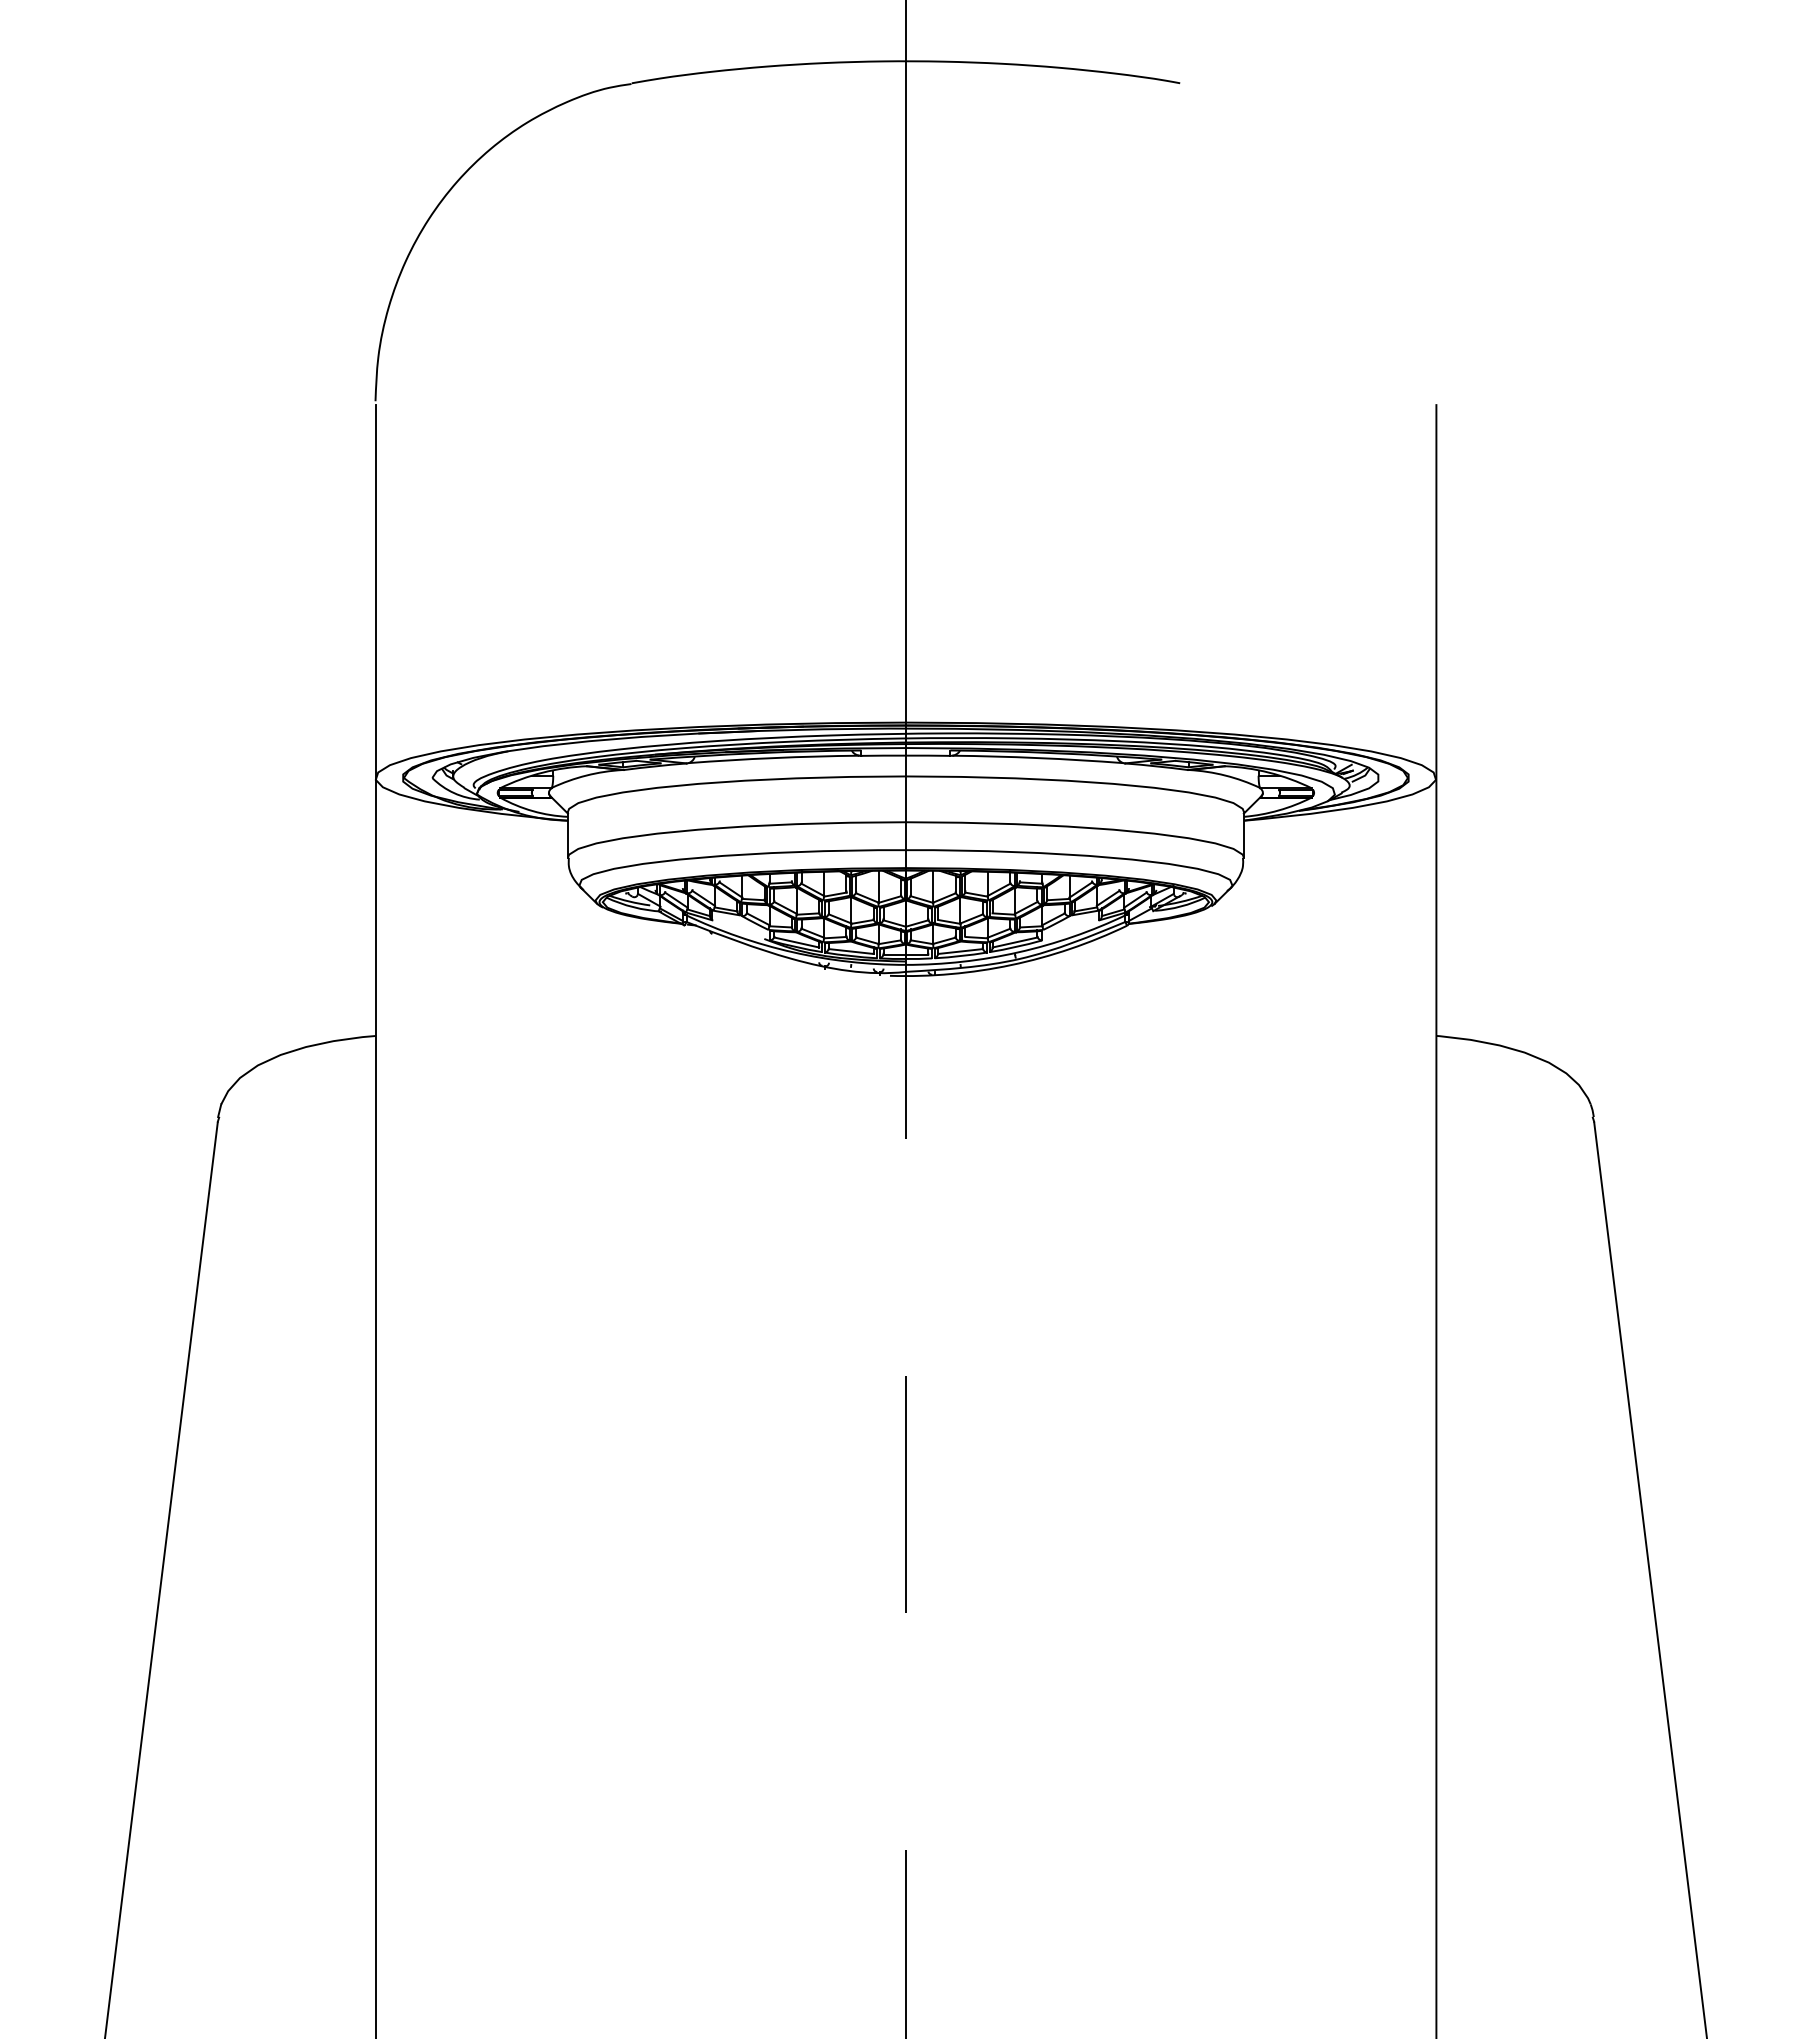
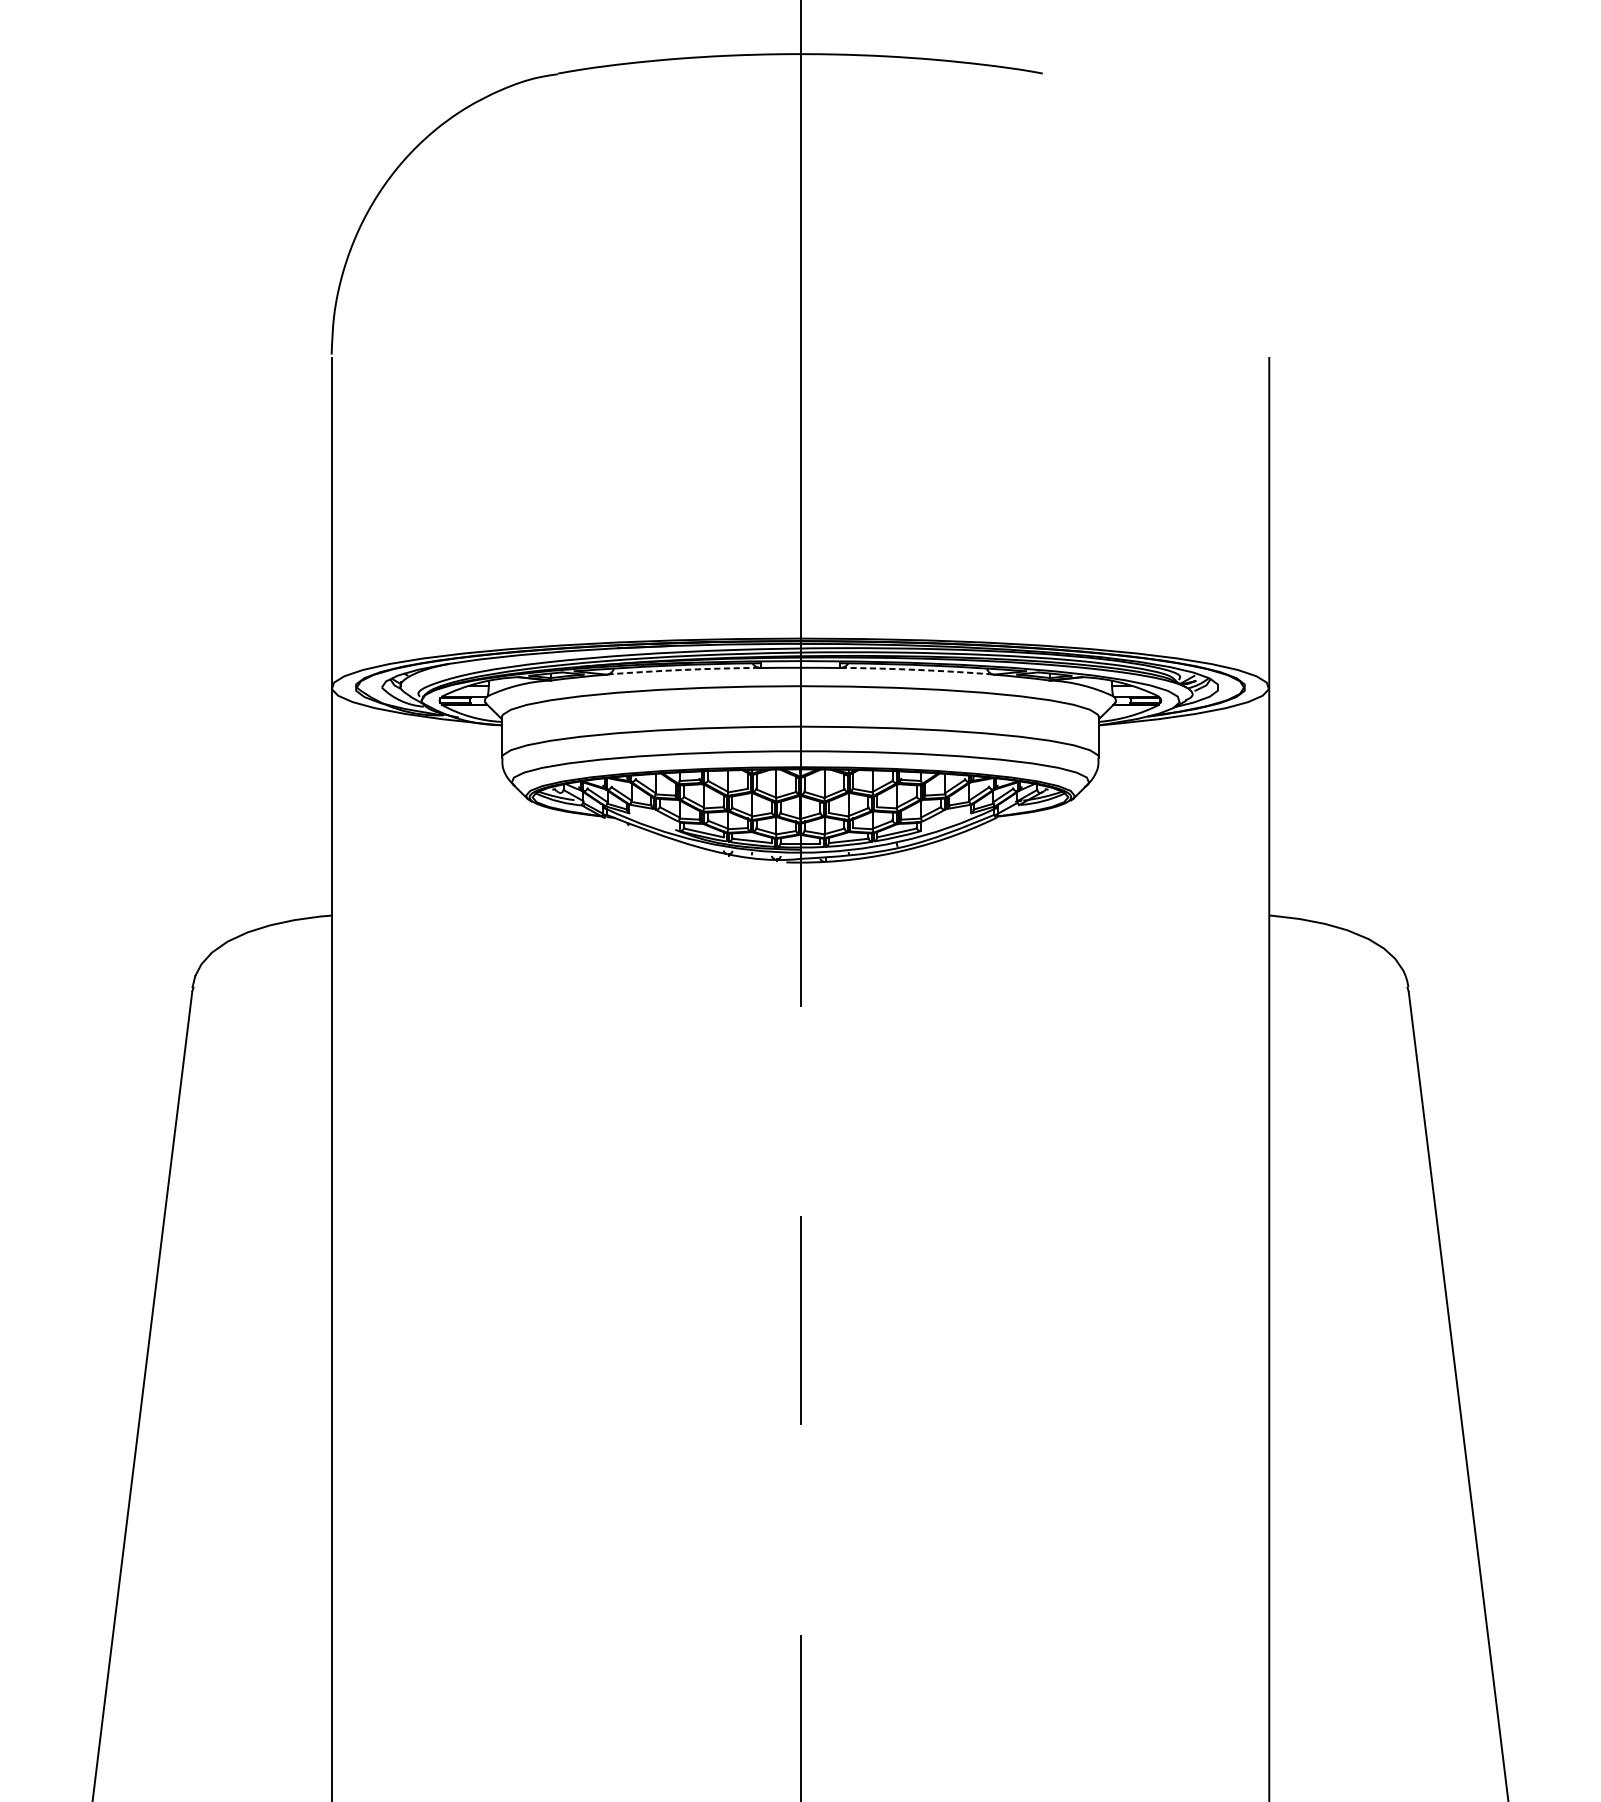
arc: (773, 758) -> (683, 670), solid -> dashed
arc: (1037, 758) -> (916, 670), solid -> dashed

